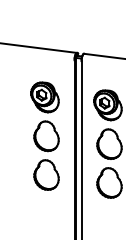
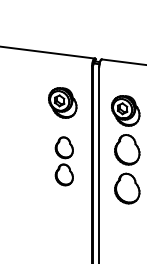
part: (46, 155) -> (64, 161), size x0.7

